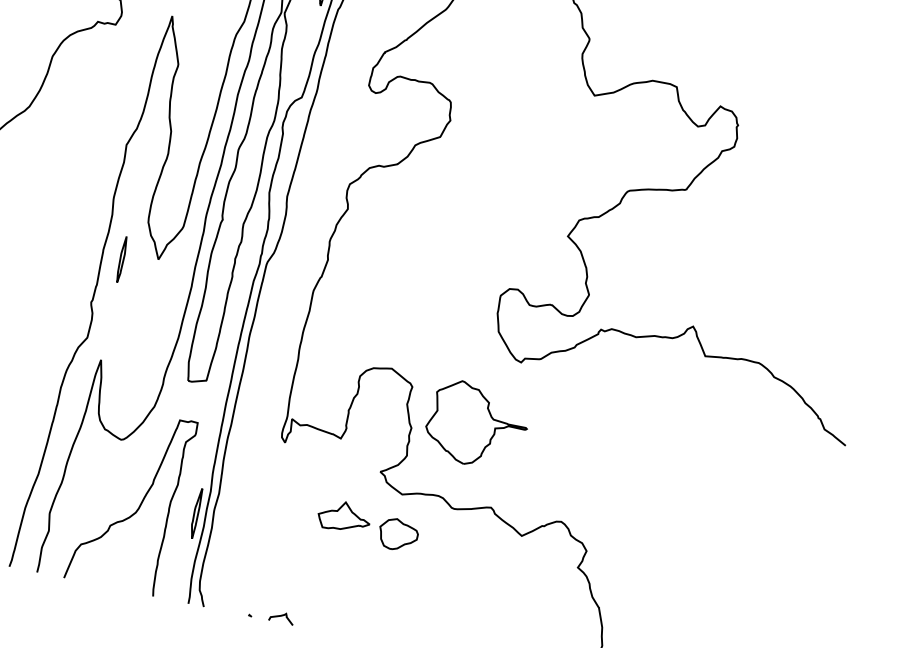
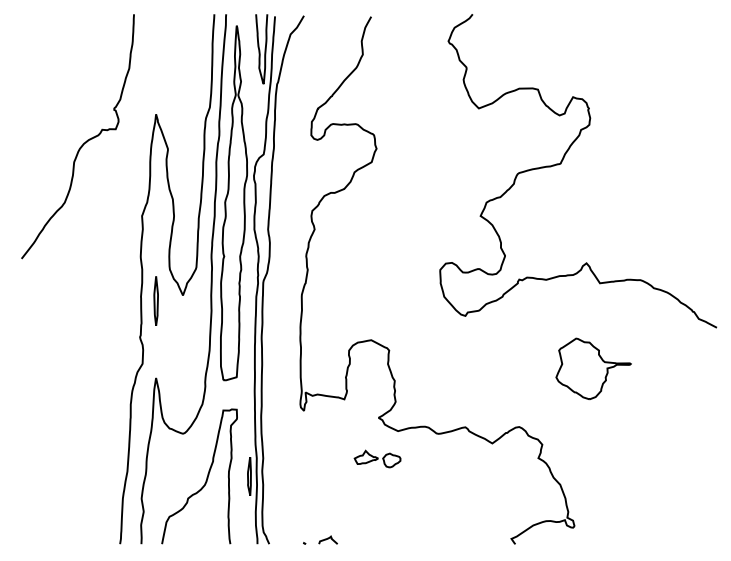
part: (121, 258) -> (155, 300), size x1.4
part: (477, 424) -> (593, 368), moved
part: (368, 524) -> (377, 458), size x0.6

